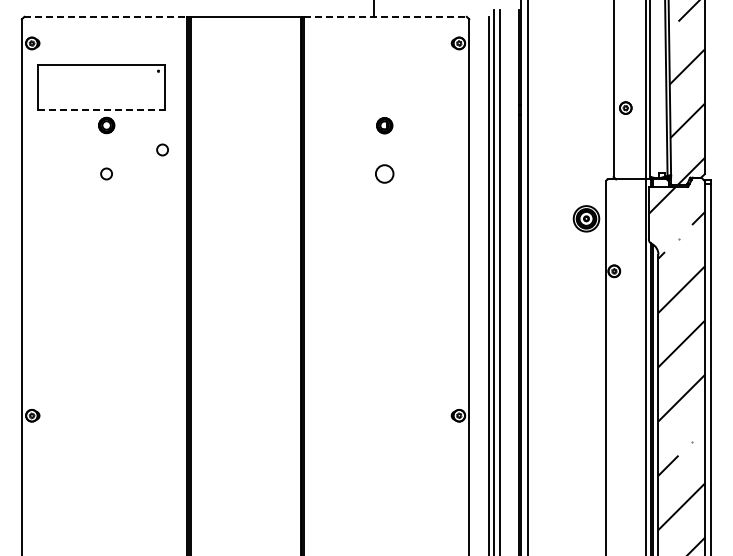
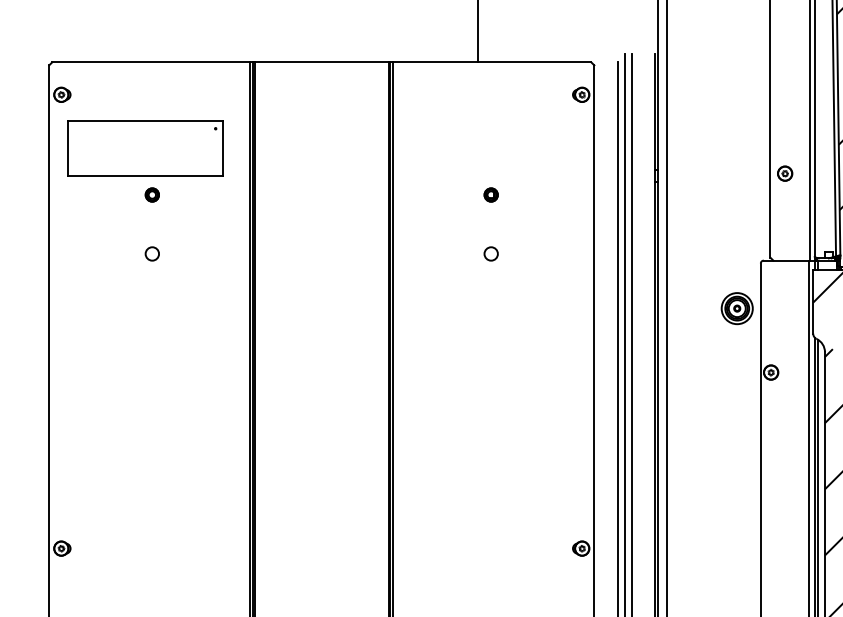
line: (106, 16) -> (152, 62), dashed -> solid
line: (386, 16) -> (493, 62), dashed -> solid
line: (101, 109) -> (146, 175), dashed -> solid
part: (106, 125) -> (152, 194), size x0.71
part: (384, 125) -> (491, 194), size x0.71
circle: (162, 149) -> (220, 224), removed
circle: (384, 173) -> (491, 253), size x0.62

